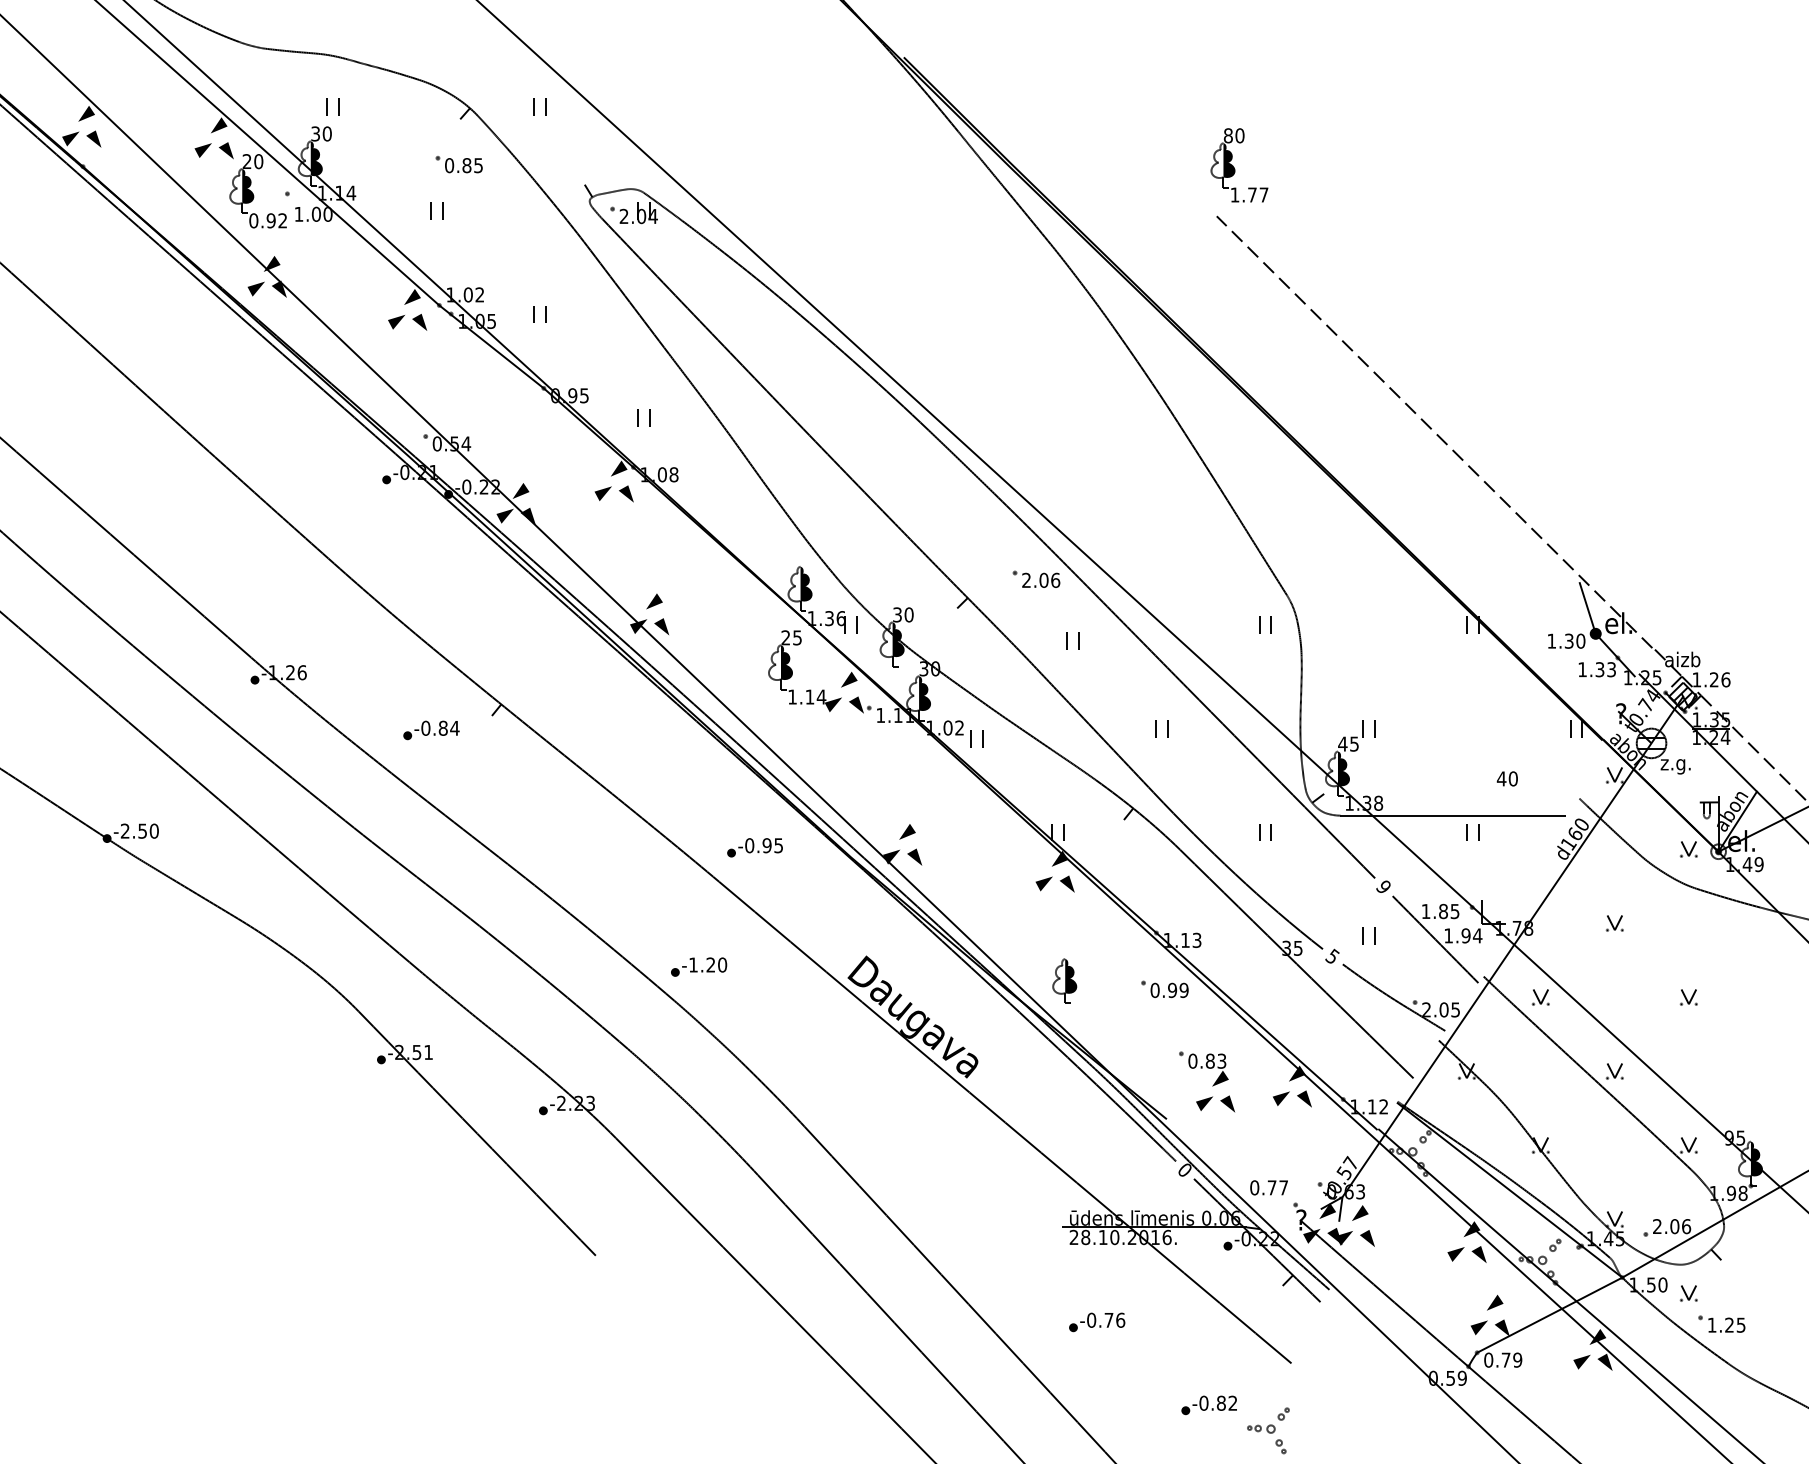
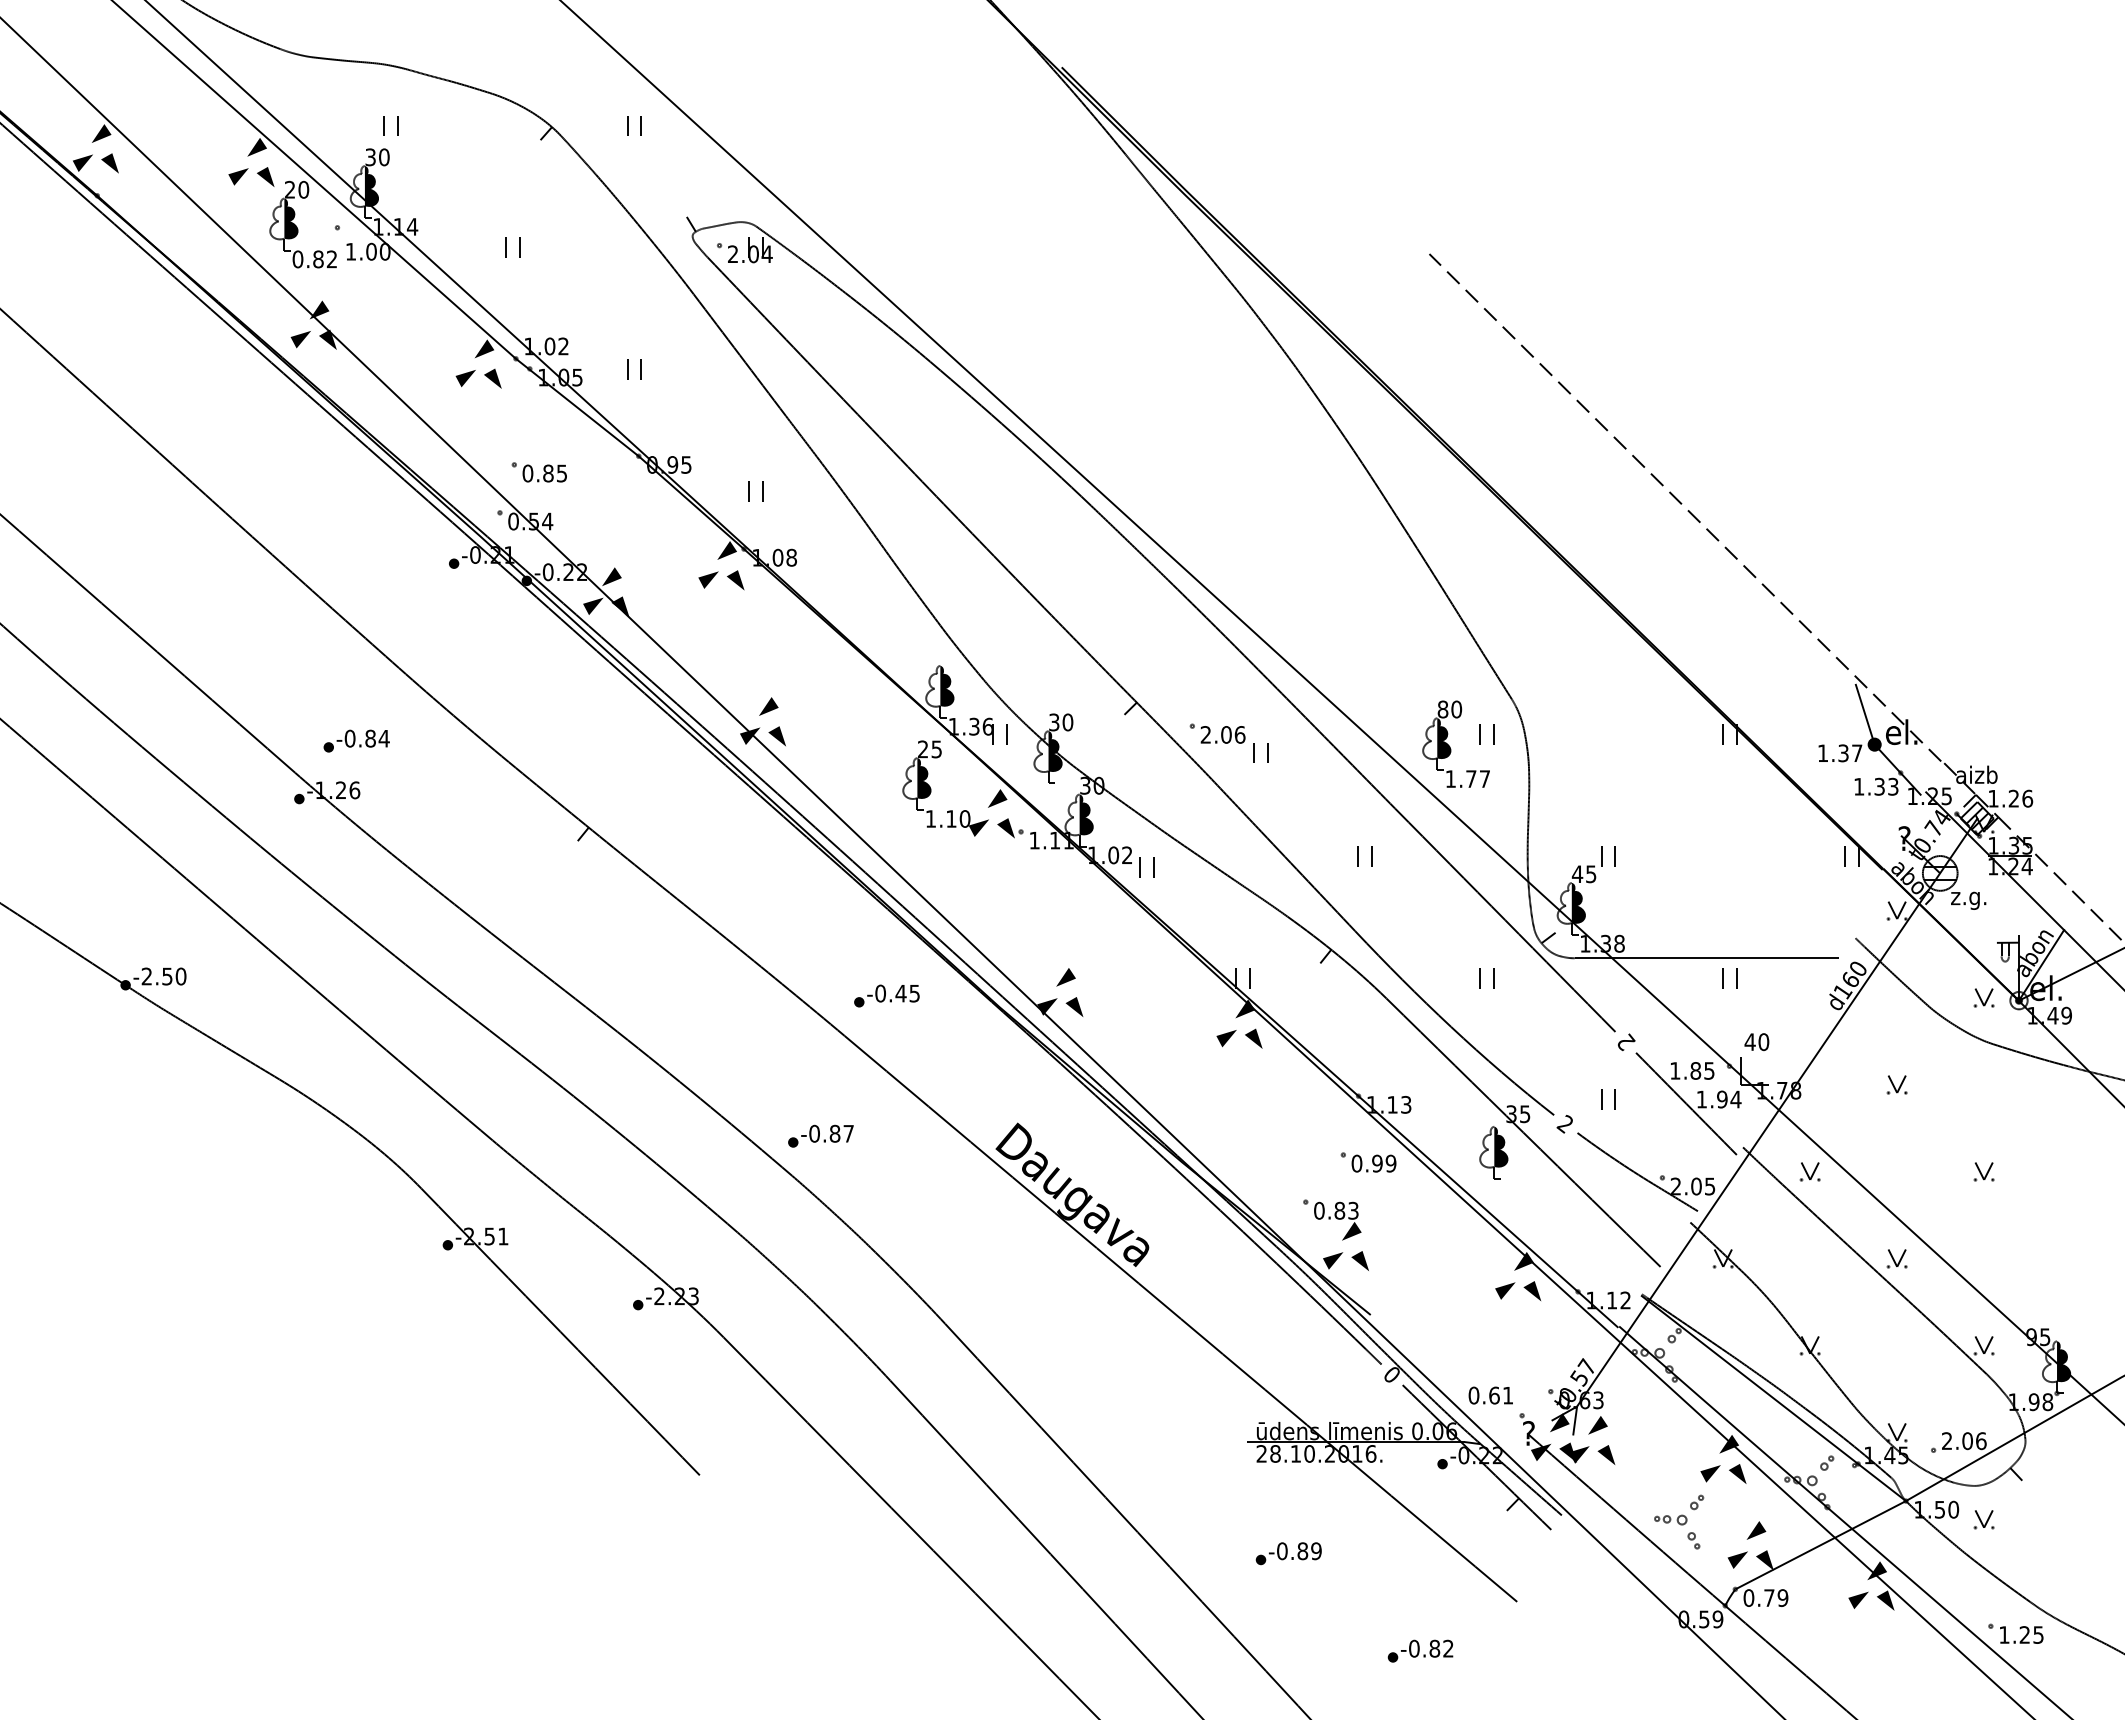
part: (458, 164) -> (538, 472), moved
part: (1238, 164) -> (1455, 743), moved
text: (271, 220) -> (318, 259), 0.92 -> 0.82
part: (1036, 579) -> (1217, 733), moved
text: (1580, 641) -> (1856, 753), 1.30 -> 1.37
text: (821, 696) -> (964, 818), 1.14 -> 1.10
text: (431, 729) -> (356, 740), moved
text: (1507, 778) -> (1756, 1041), moved
text: (766, 845) -> (900, 993), -0.95 -> -0.45
text: (1383, 887) -> (1625, 1042), 6 -> 2
text: (1331, 956) -> (1564, 1123), 5 -> 2
text: (707, 964) -> (831, 1133), -1.20 -> -0.87
part: (1064, 980) -> (1493, 1152), moved
part: (1212, 1085) -> (1342, 1239), moved
text: (1278, 1187) -> (1501, 1395), 0.77 -> 0.61
part: (1724, 1319) -> (2019, 1628), moved
text: (1114, 1320) -> (1309, 1551), -0.76 -> -0.89
part: (1268, 1430) -> (1679, 1521), moved

